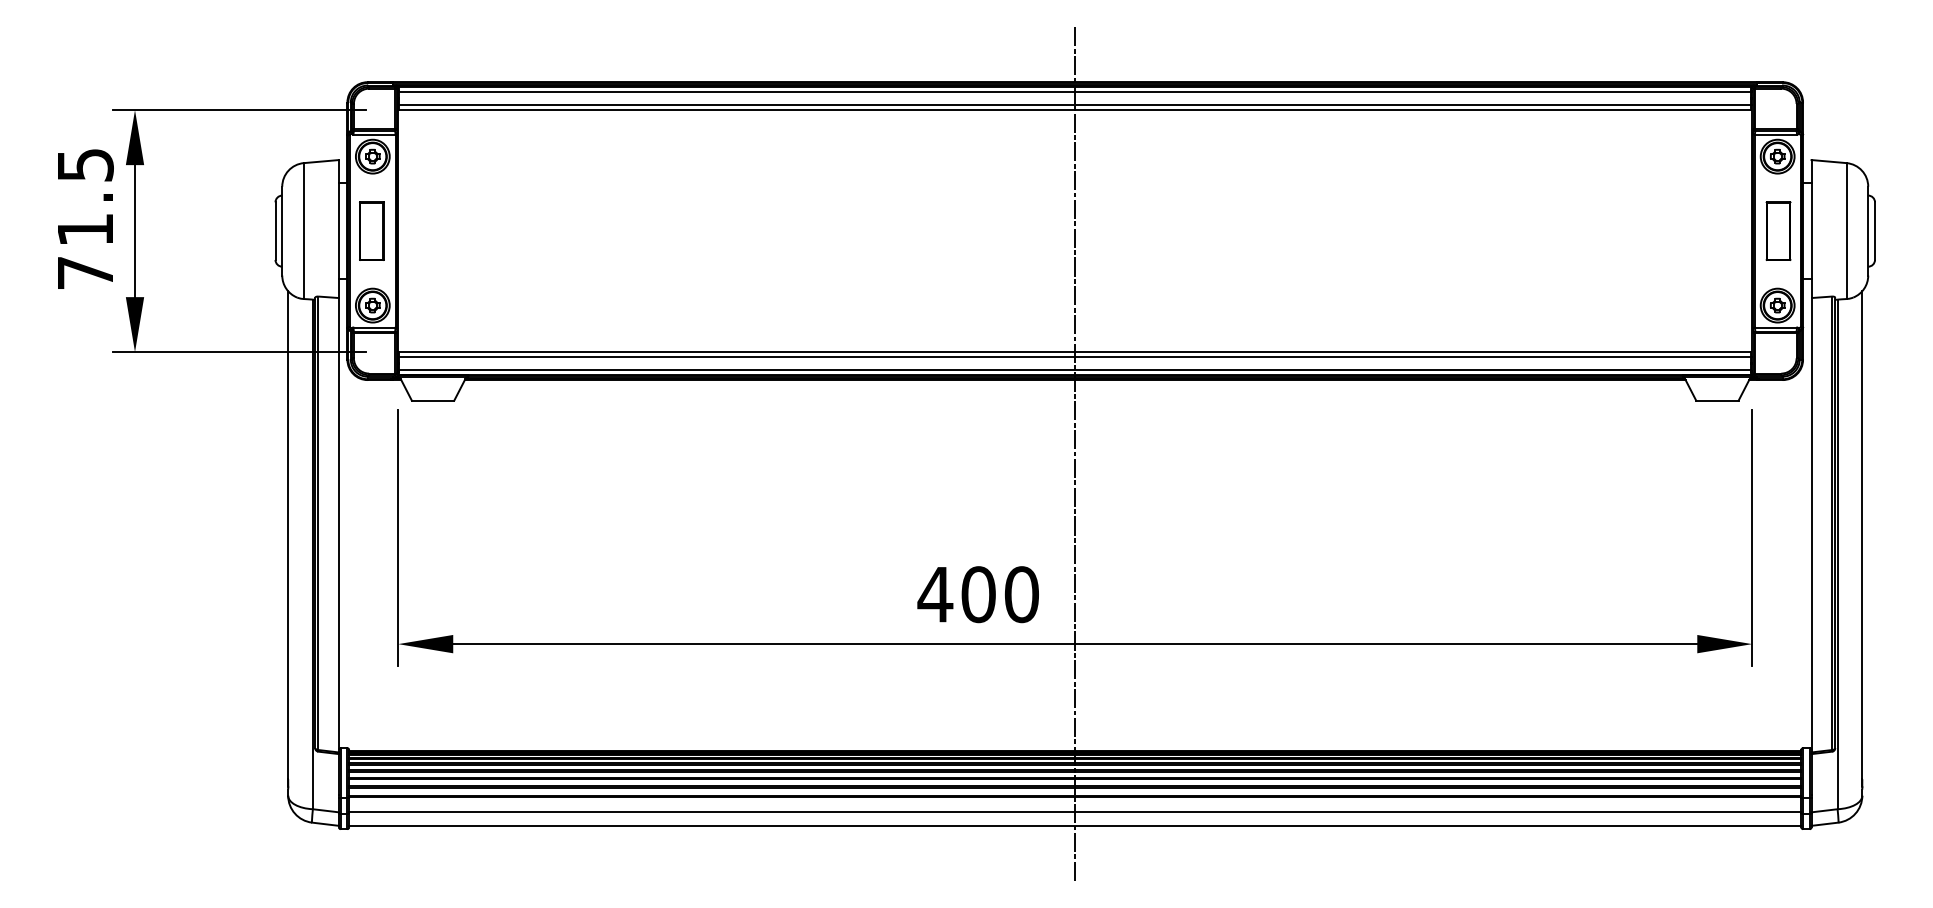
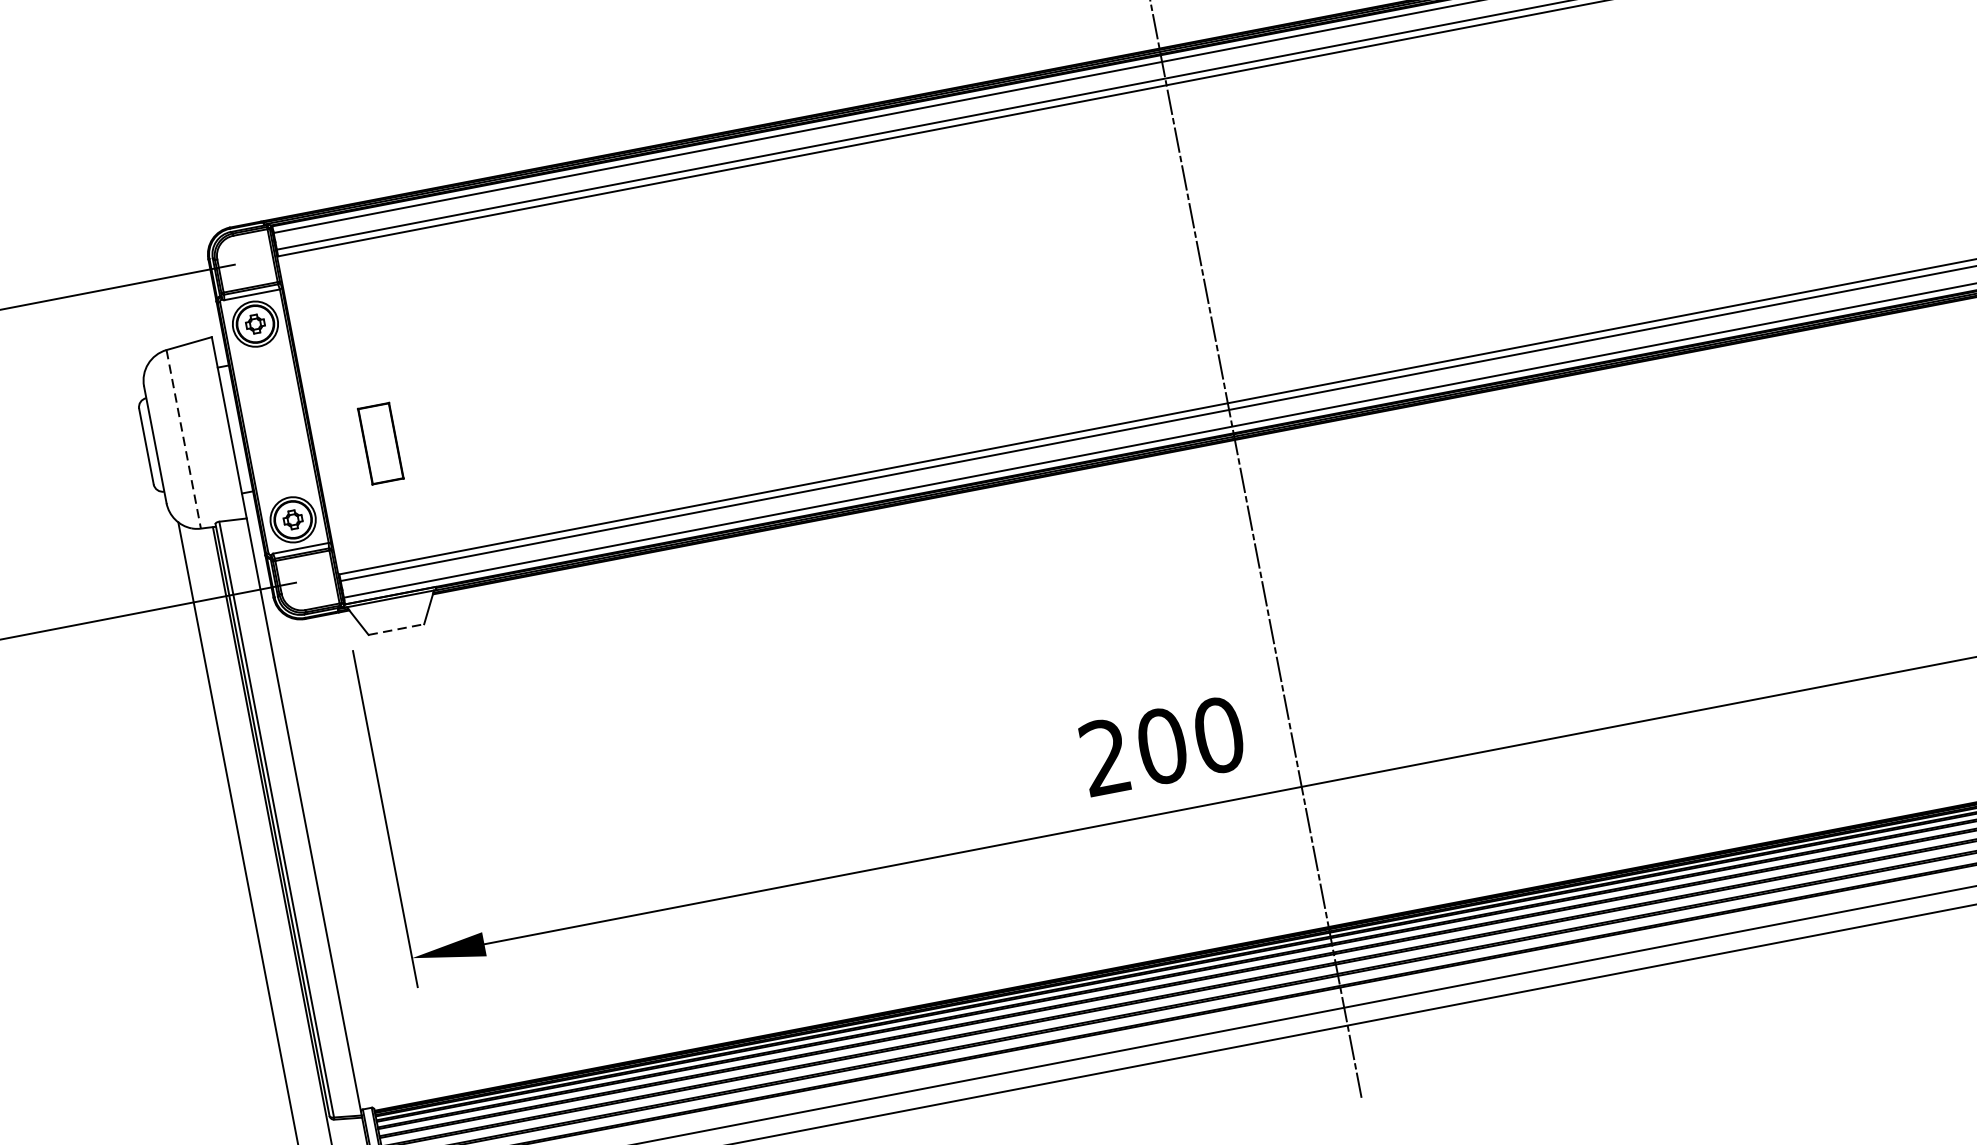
part: (371, 230) -> (380, 442), moved
line: (303, 231) -> (183, 440), solid -> dashed
line: (433, 400) -> (396, 629), solid -> dashed
text: (935, 594) -> (1105, 757), 400 -> 200

